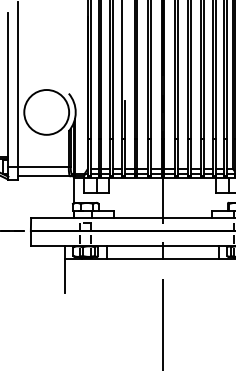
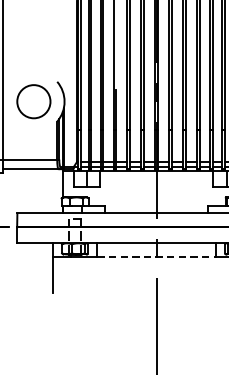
circle: (46, 112) -> (33, 101), size x0.7
line: (163, 258) -> (157, 256), solid -> dashed

